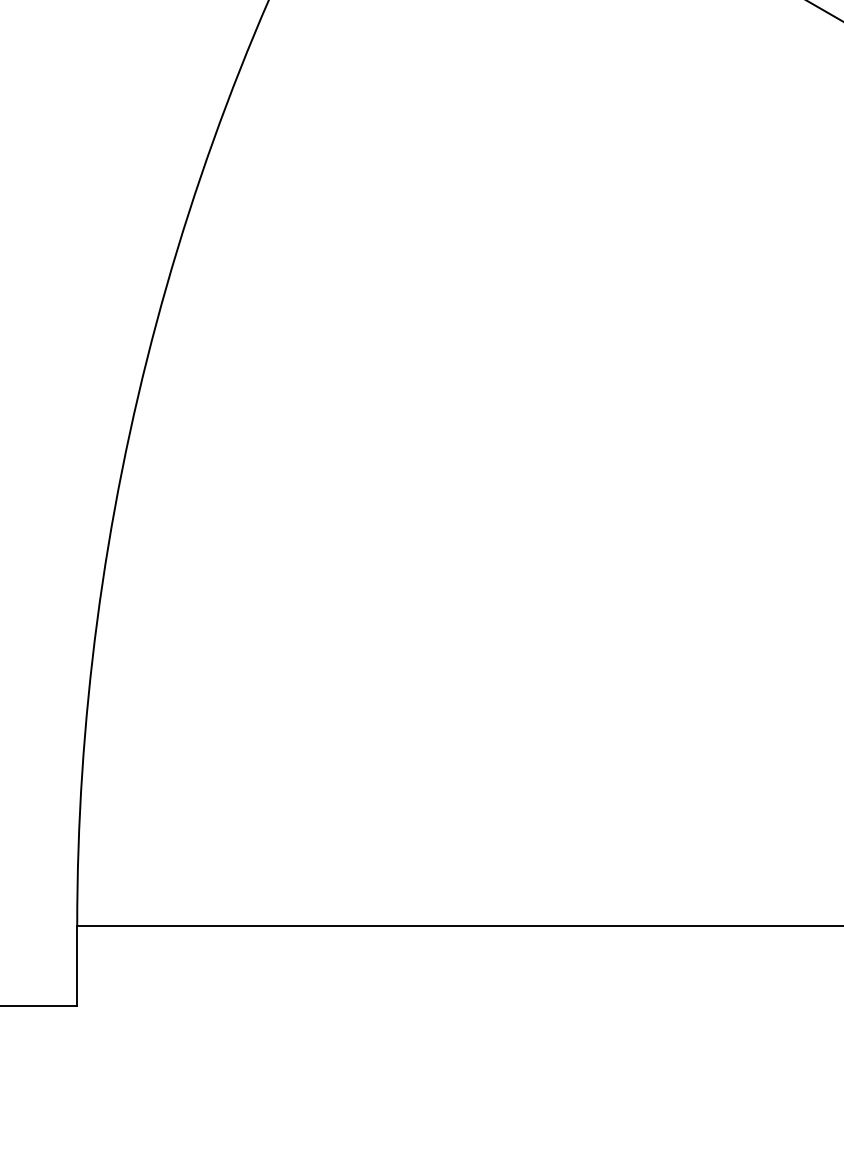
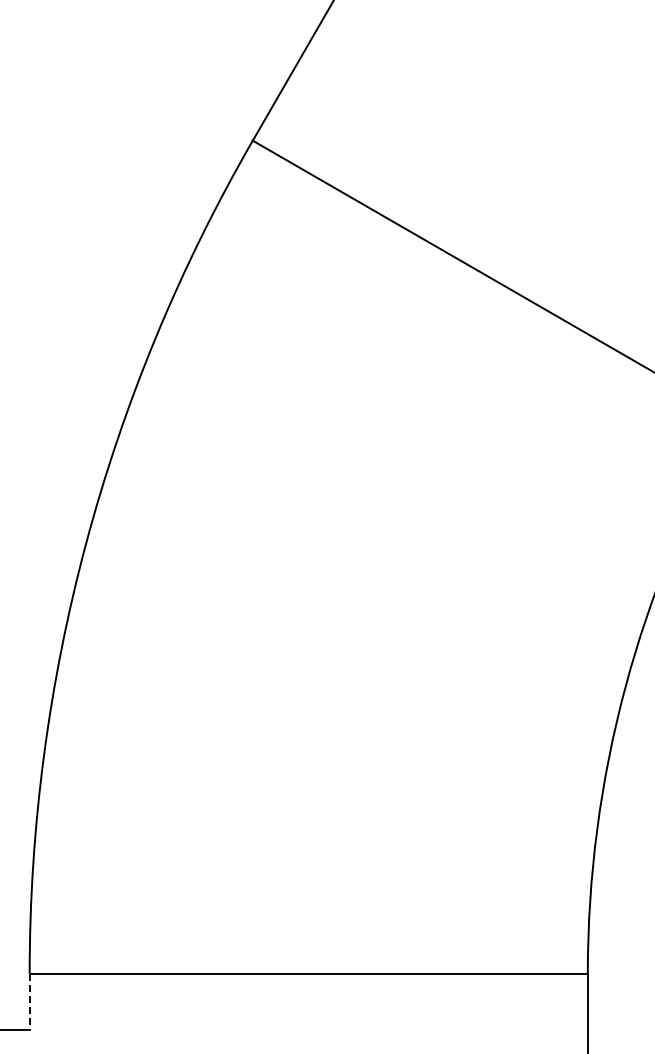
line: (76, 966) -> (29, 1002), solid -> dashed

